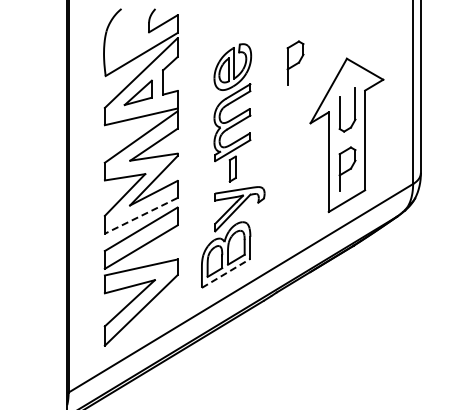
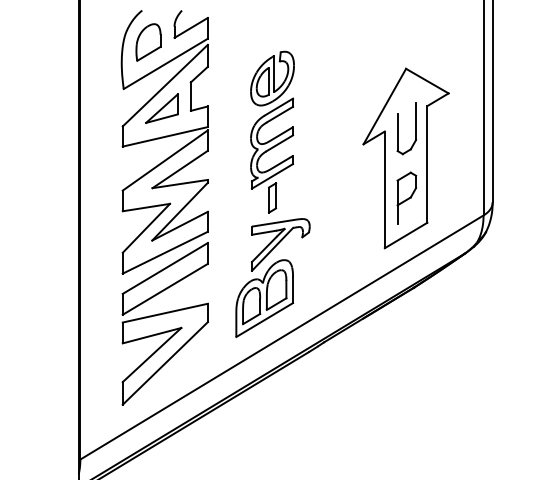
part: (126, 35) -> (148, 41), added
part: (295, 62) -> (345, 73), removed
line: (141, 215) -> (165, 252), dashed -> solid
line: (226, 273) -> (265, 320), dashed -> solid

